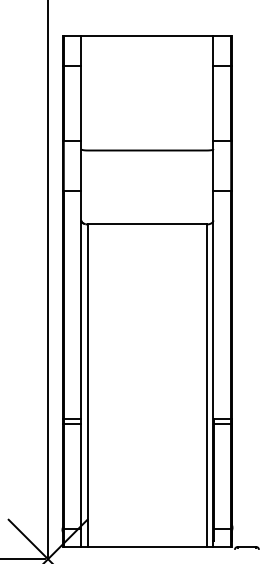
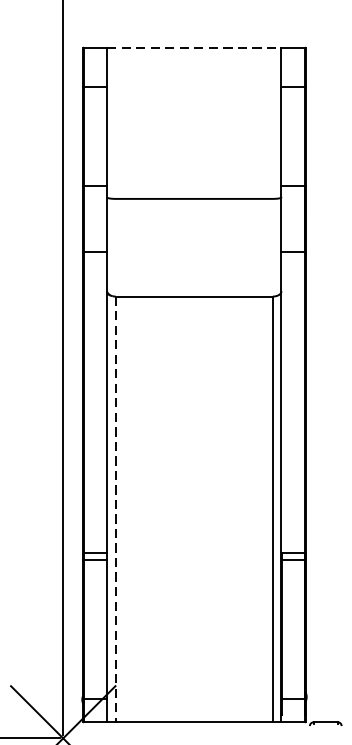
line: (147, 35) -> (194, 47), solid -> dashed
line: (87, 386) -> (115, 510), solid -> dashed

